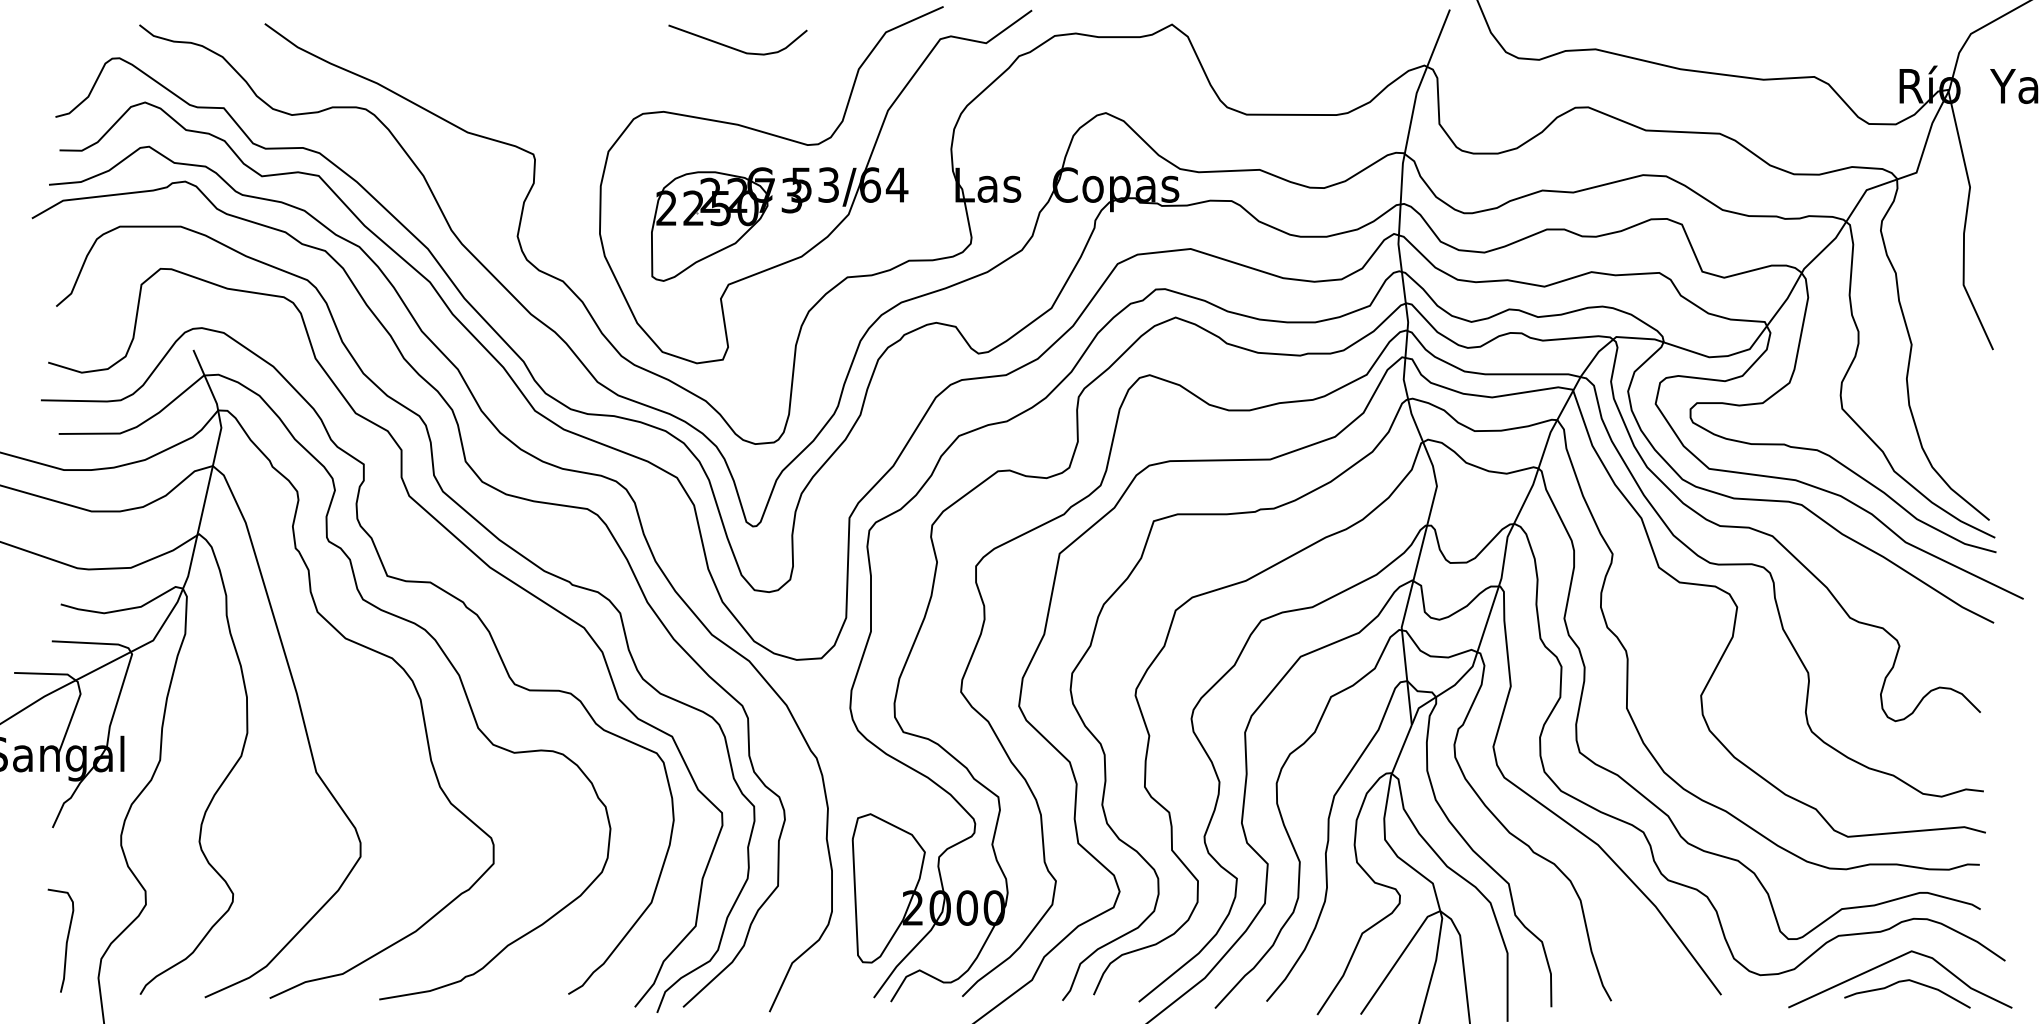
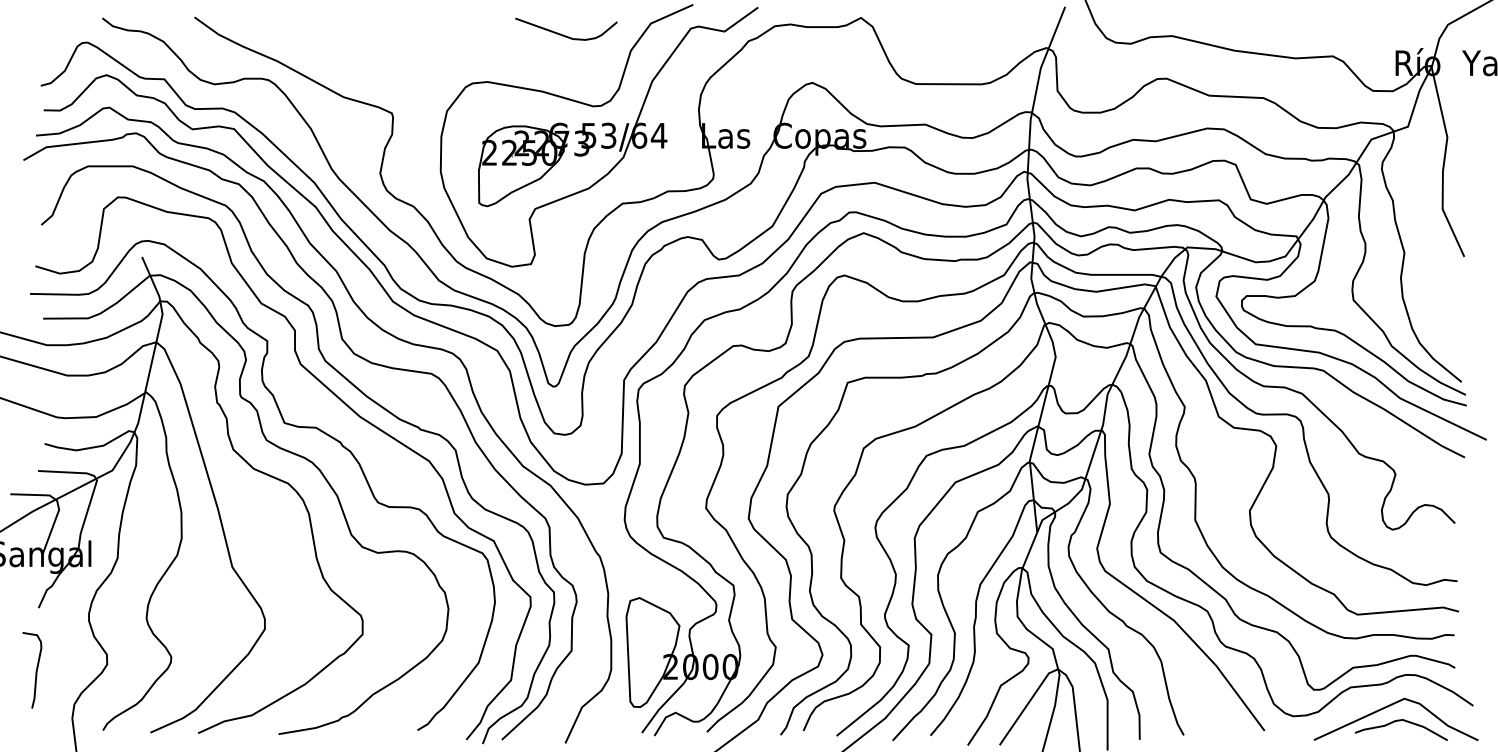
curve: (733, 47) -> (563, 34), moved
curve: (65, 943) -> (35, 672), moved

